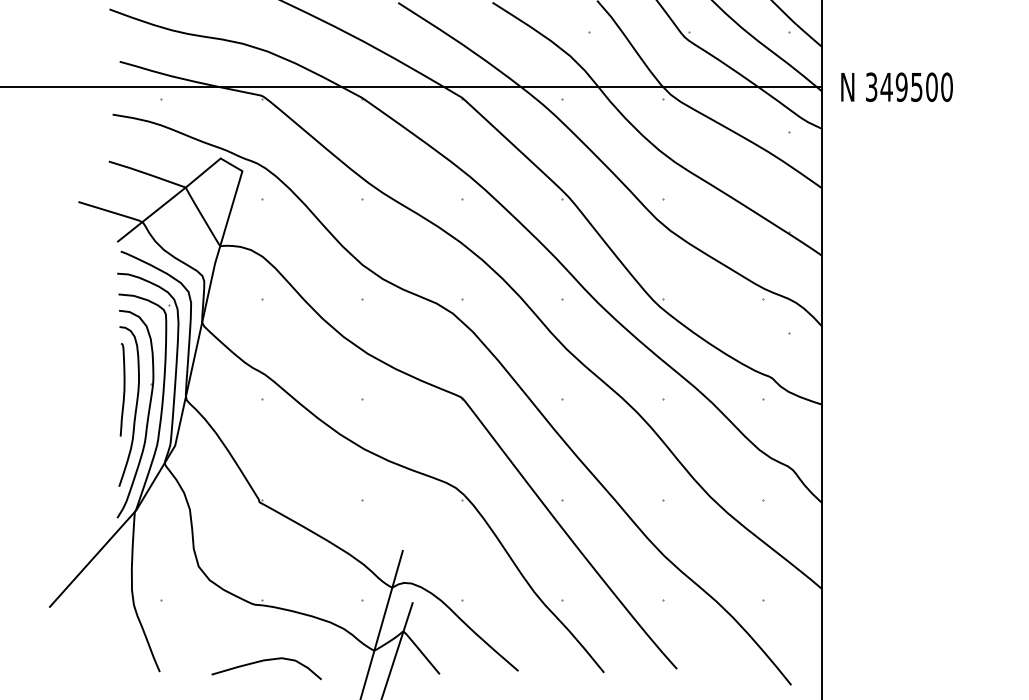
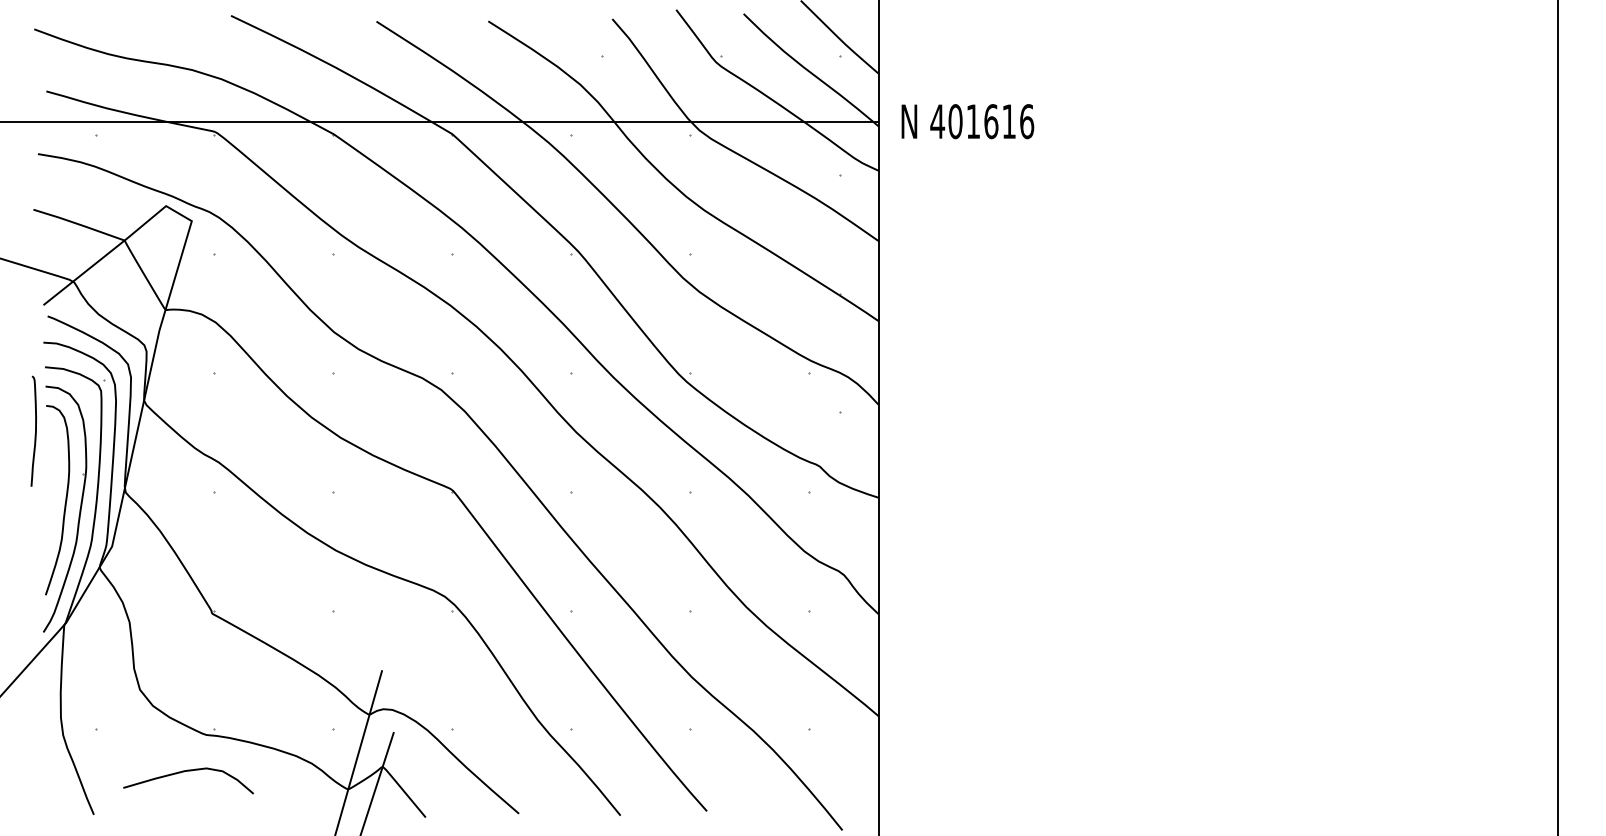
text: (909, 87) -> (982, 121), 349500 -> 401616
curve: (124, 389) -> (35, 430), moved
curve: (263, 661) -> (184, 772), moved

